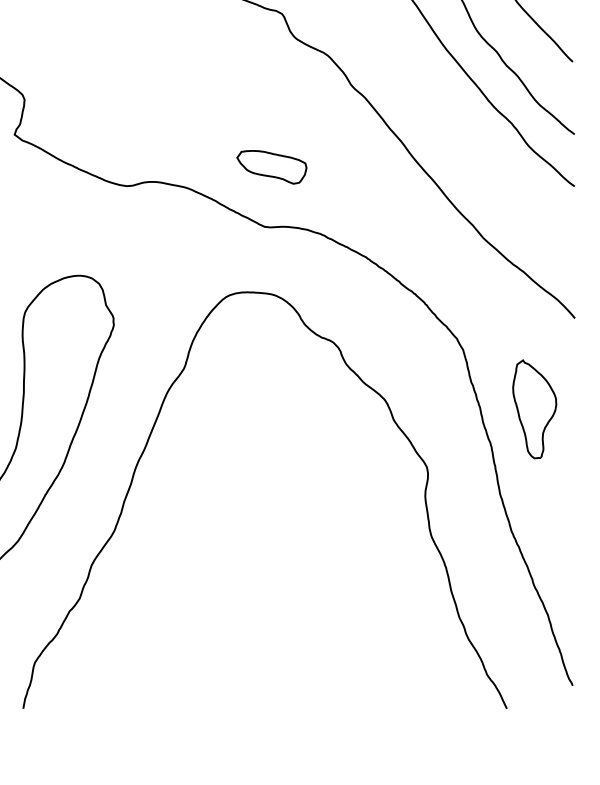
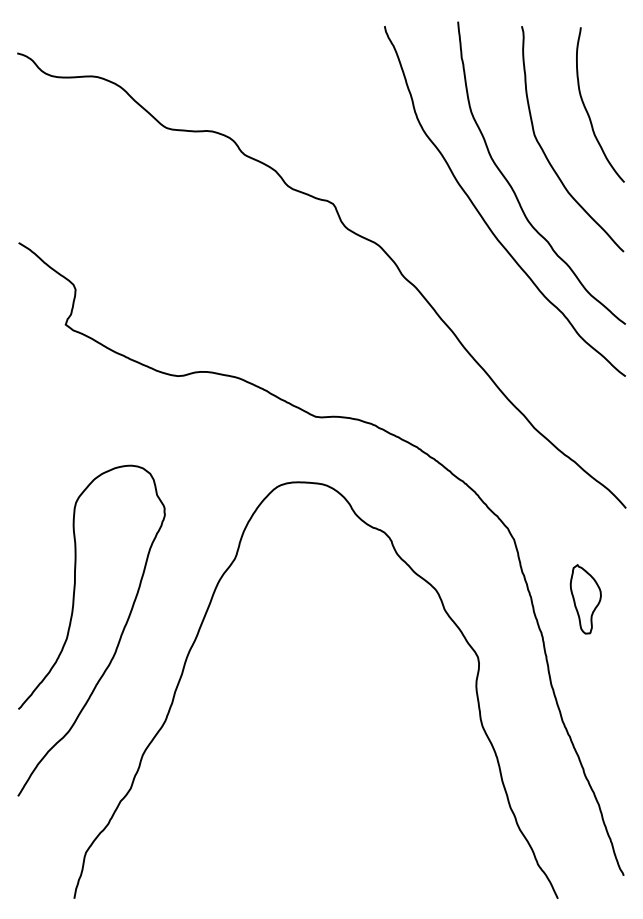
part: (271, 167) -> (322, 357), removed
part: (534, 409) -> (585, 599), size x0.7

